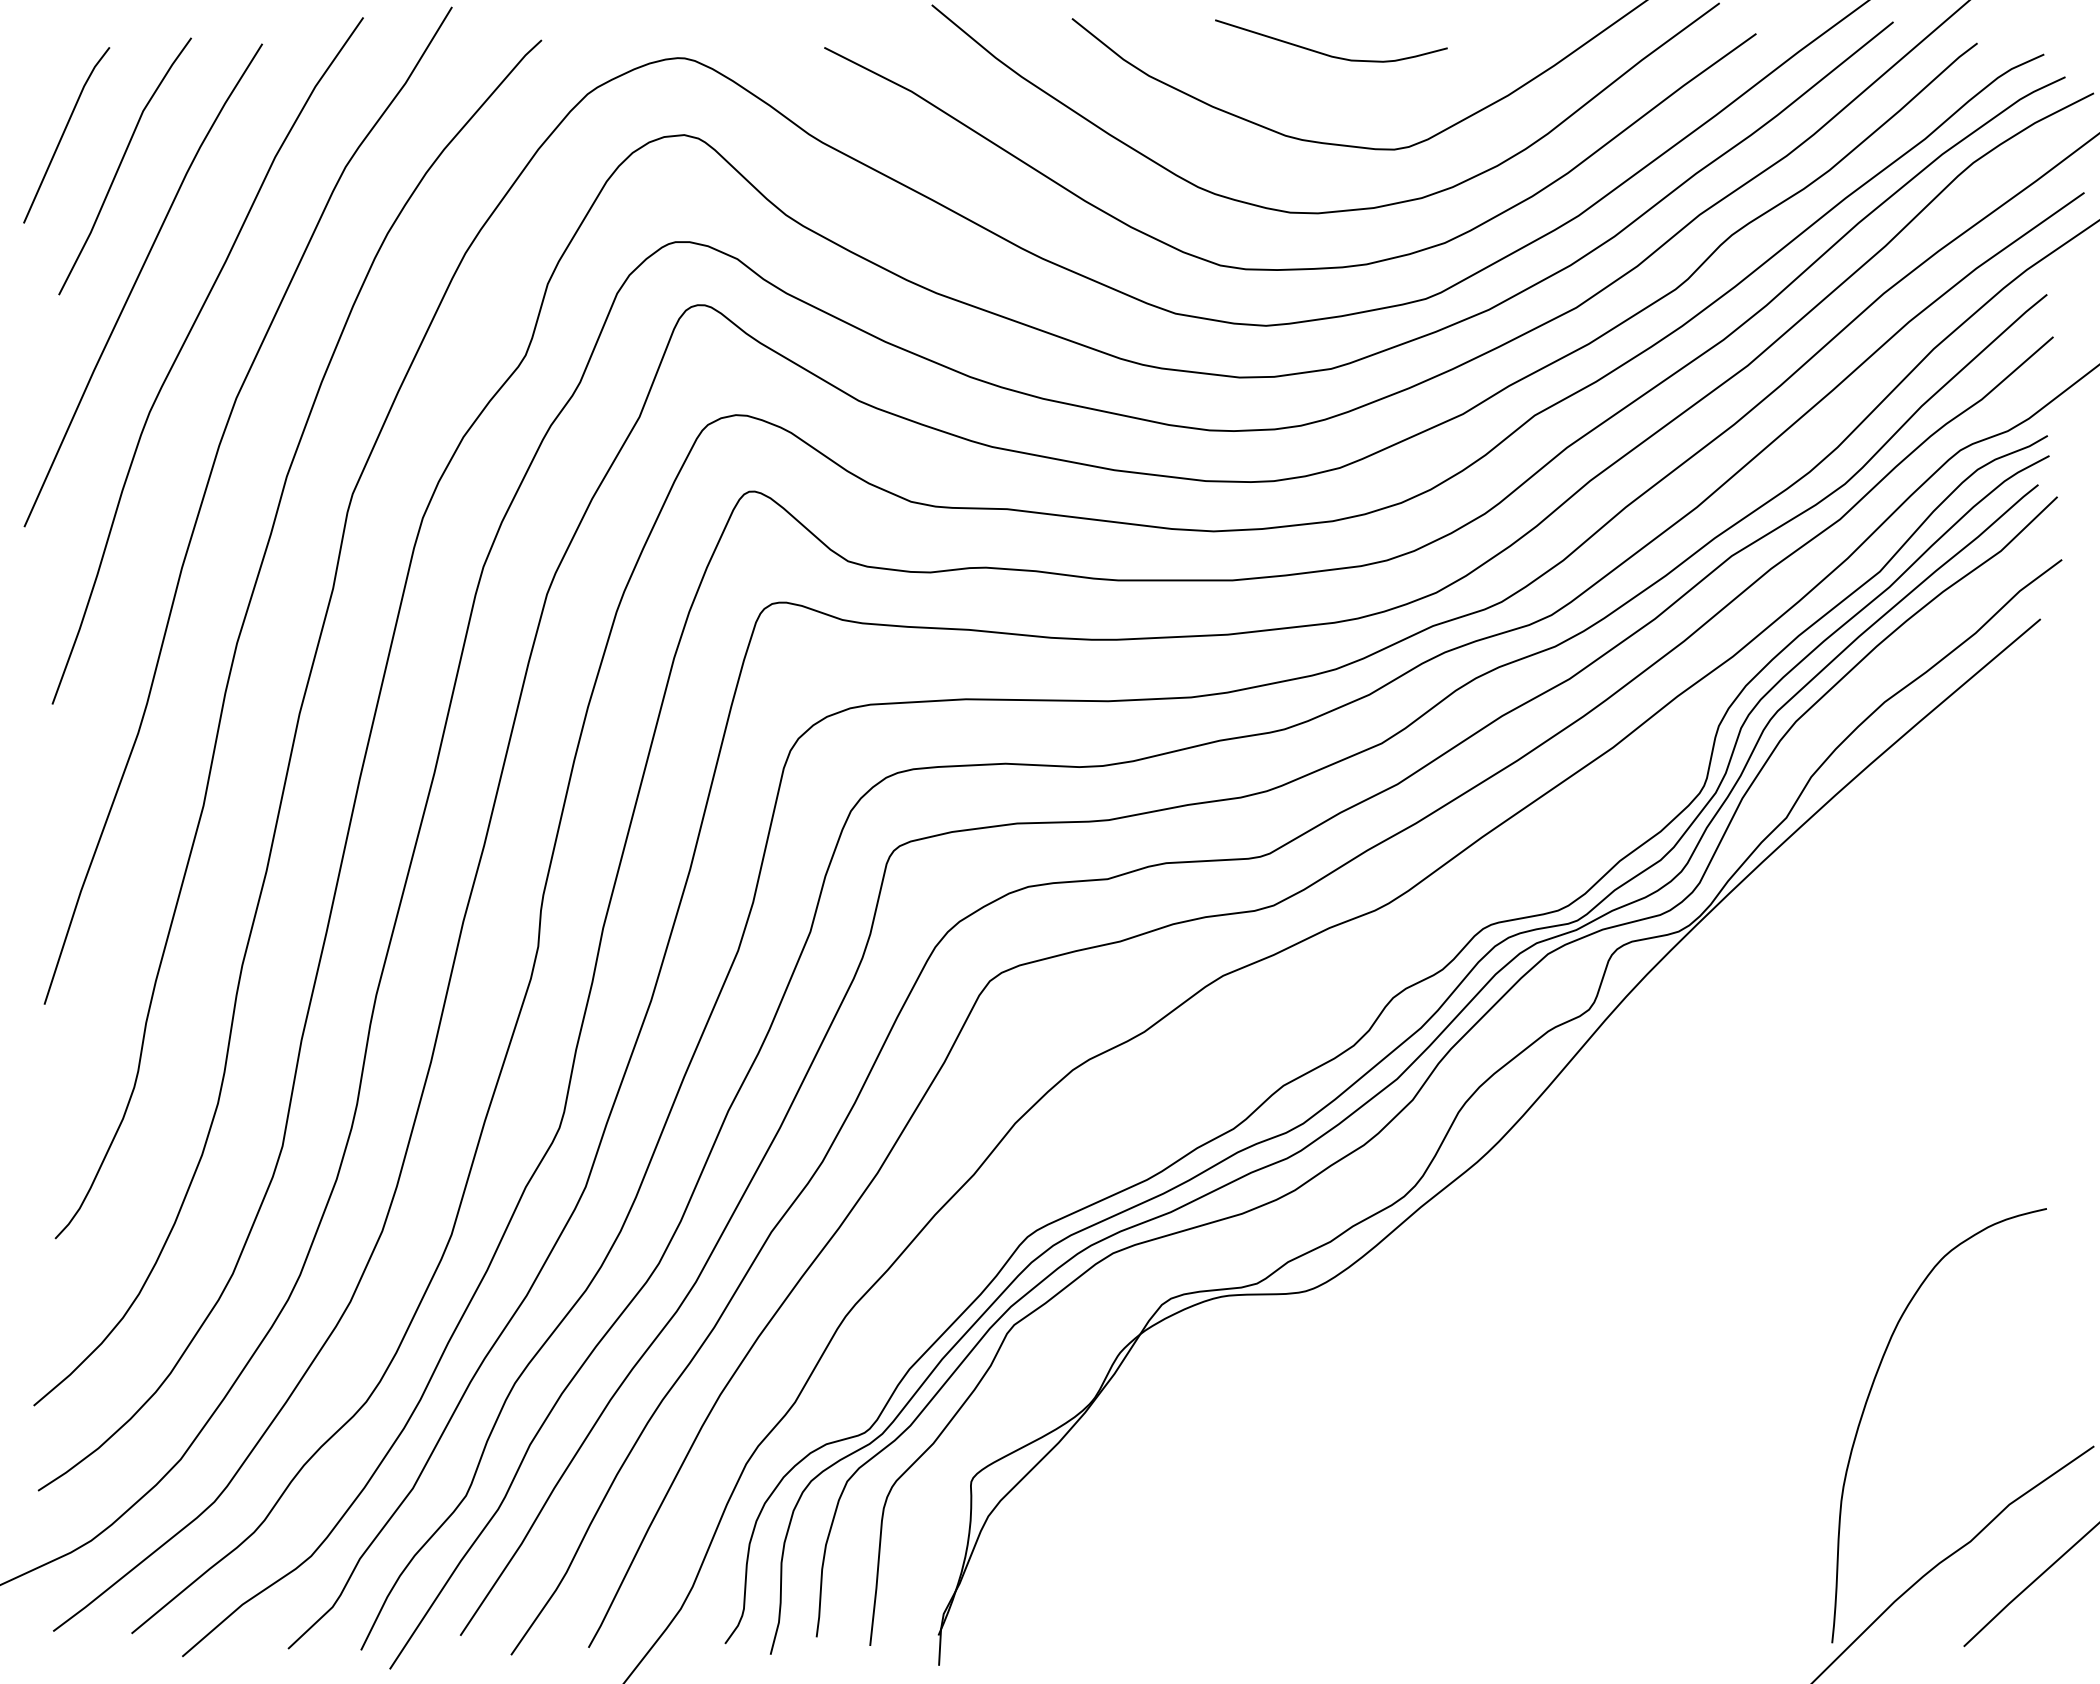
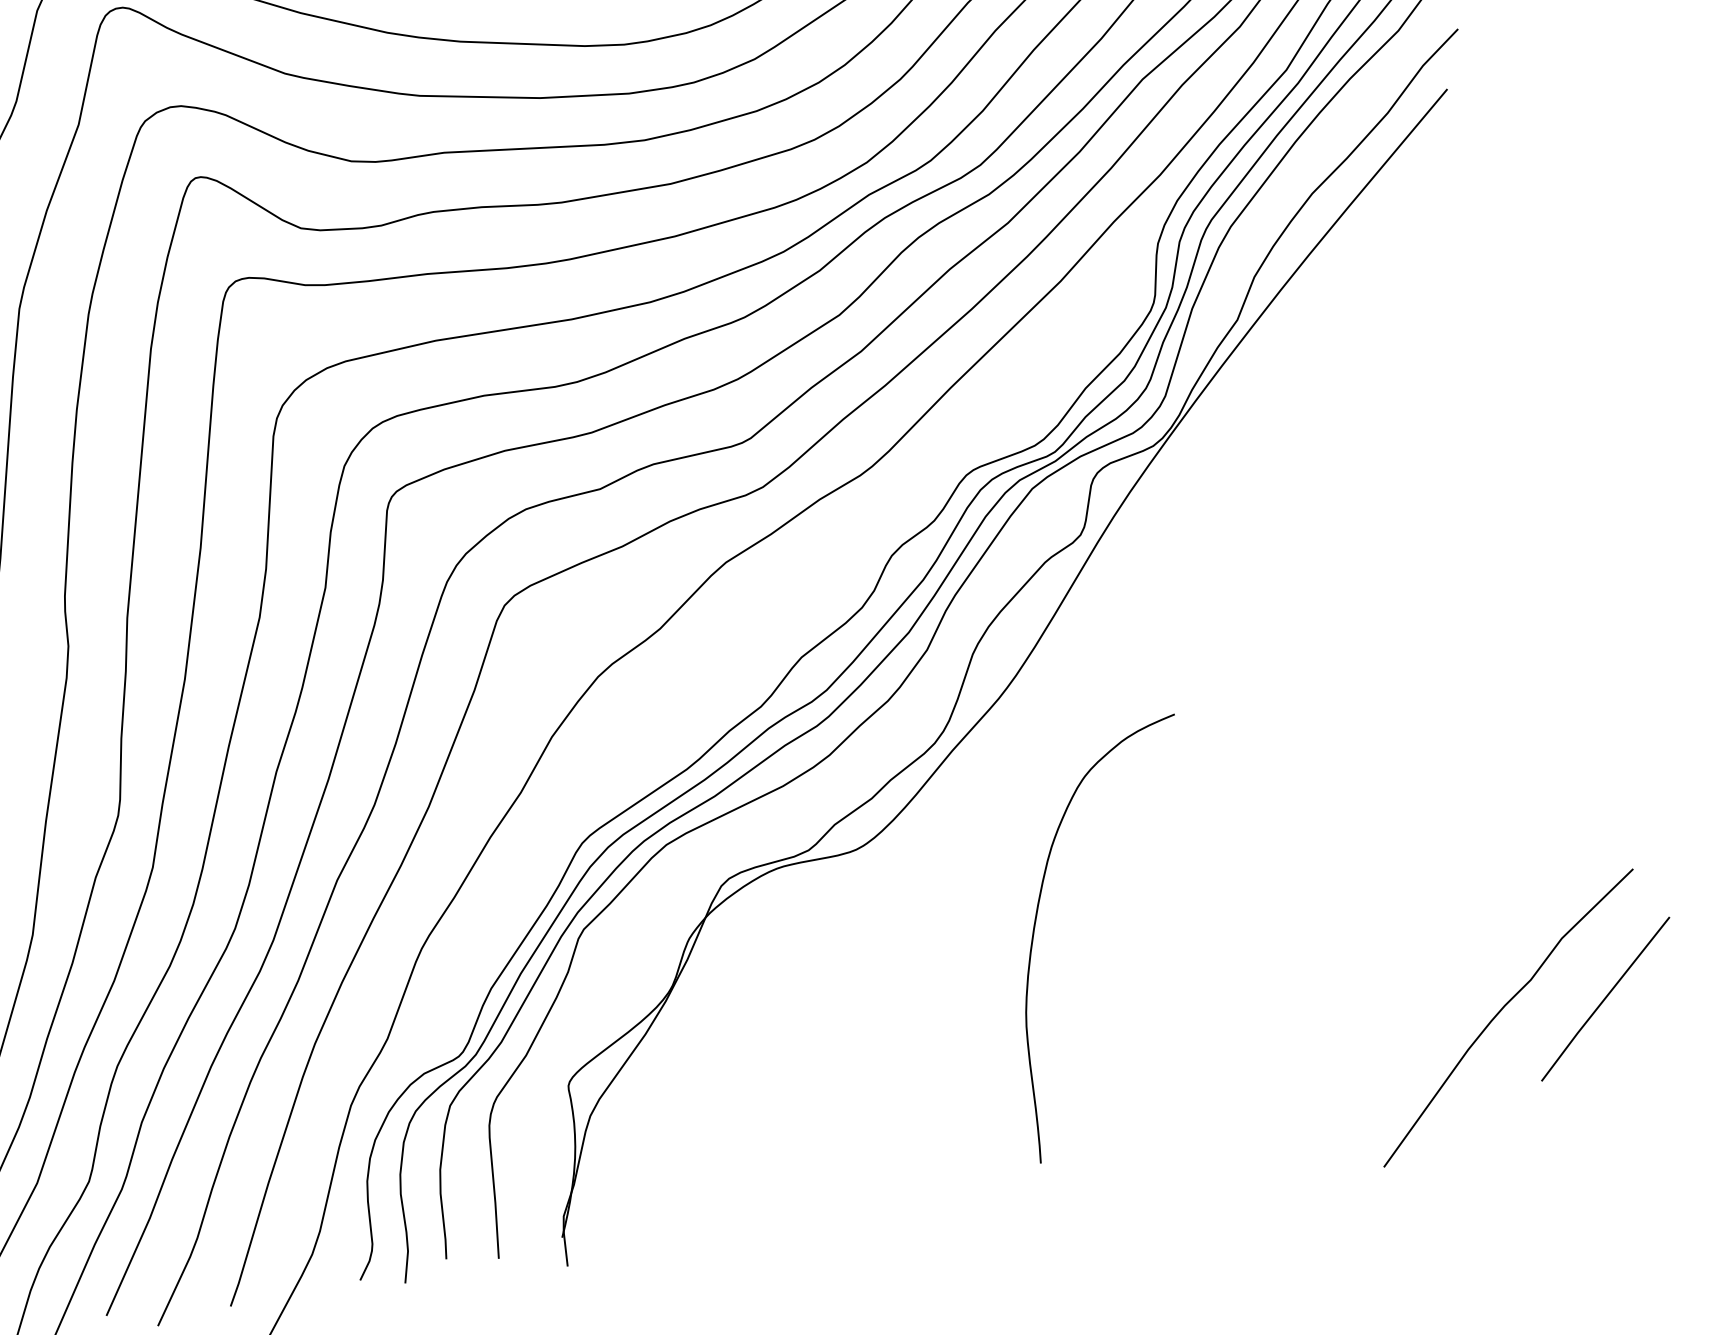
curve: (1867, 1402) -> (1035, 928), moved

